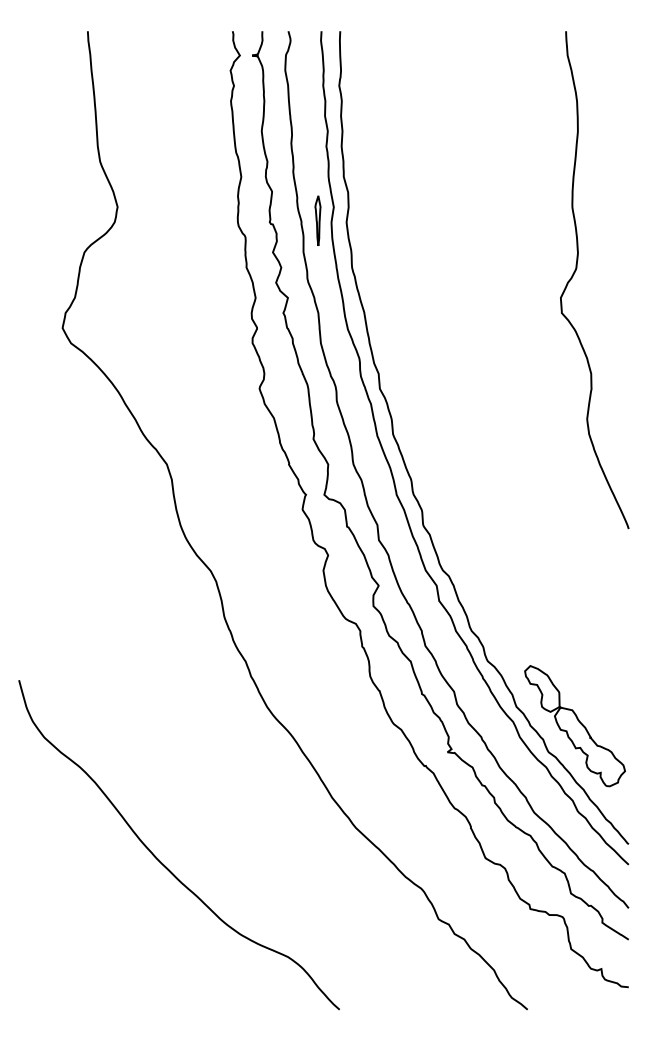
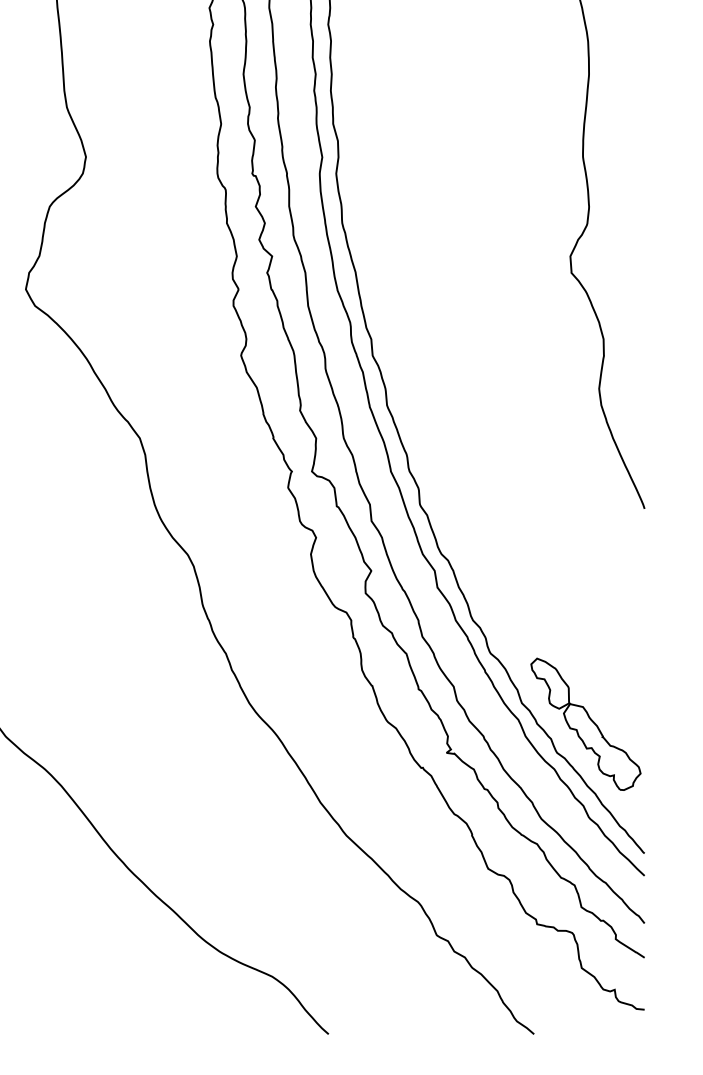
part: (317, 220) -> (304, 171), removed

